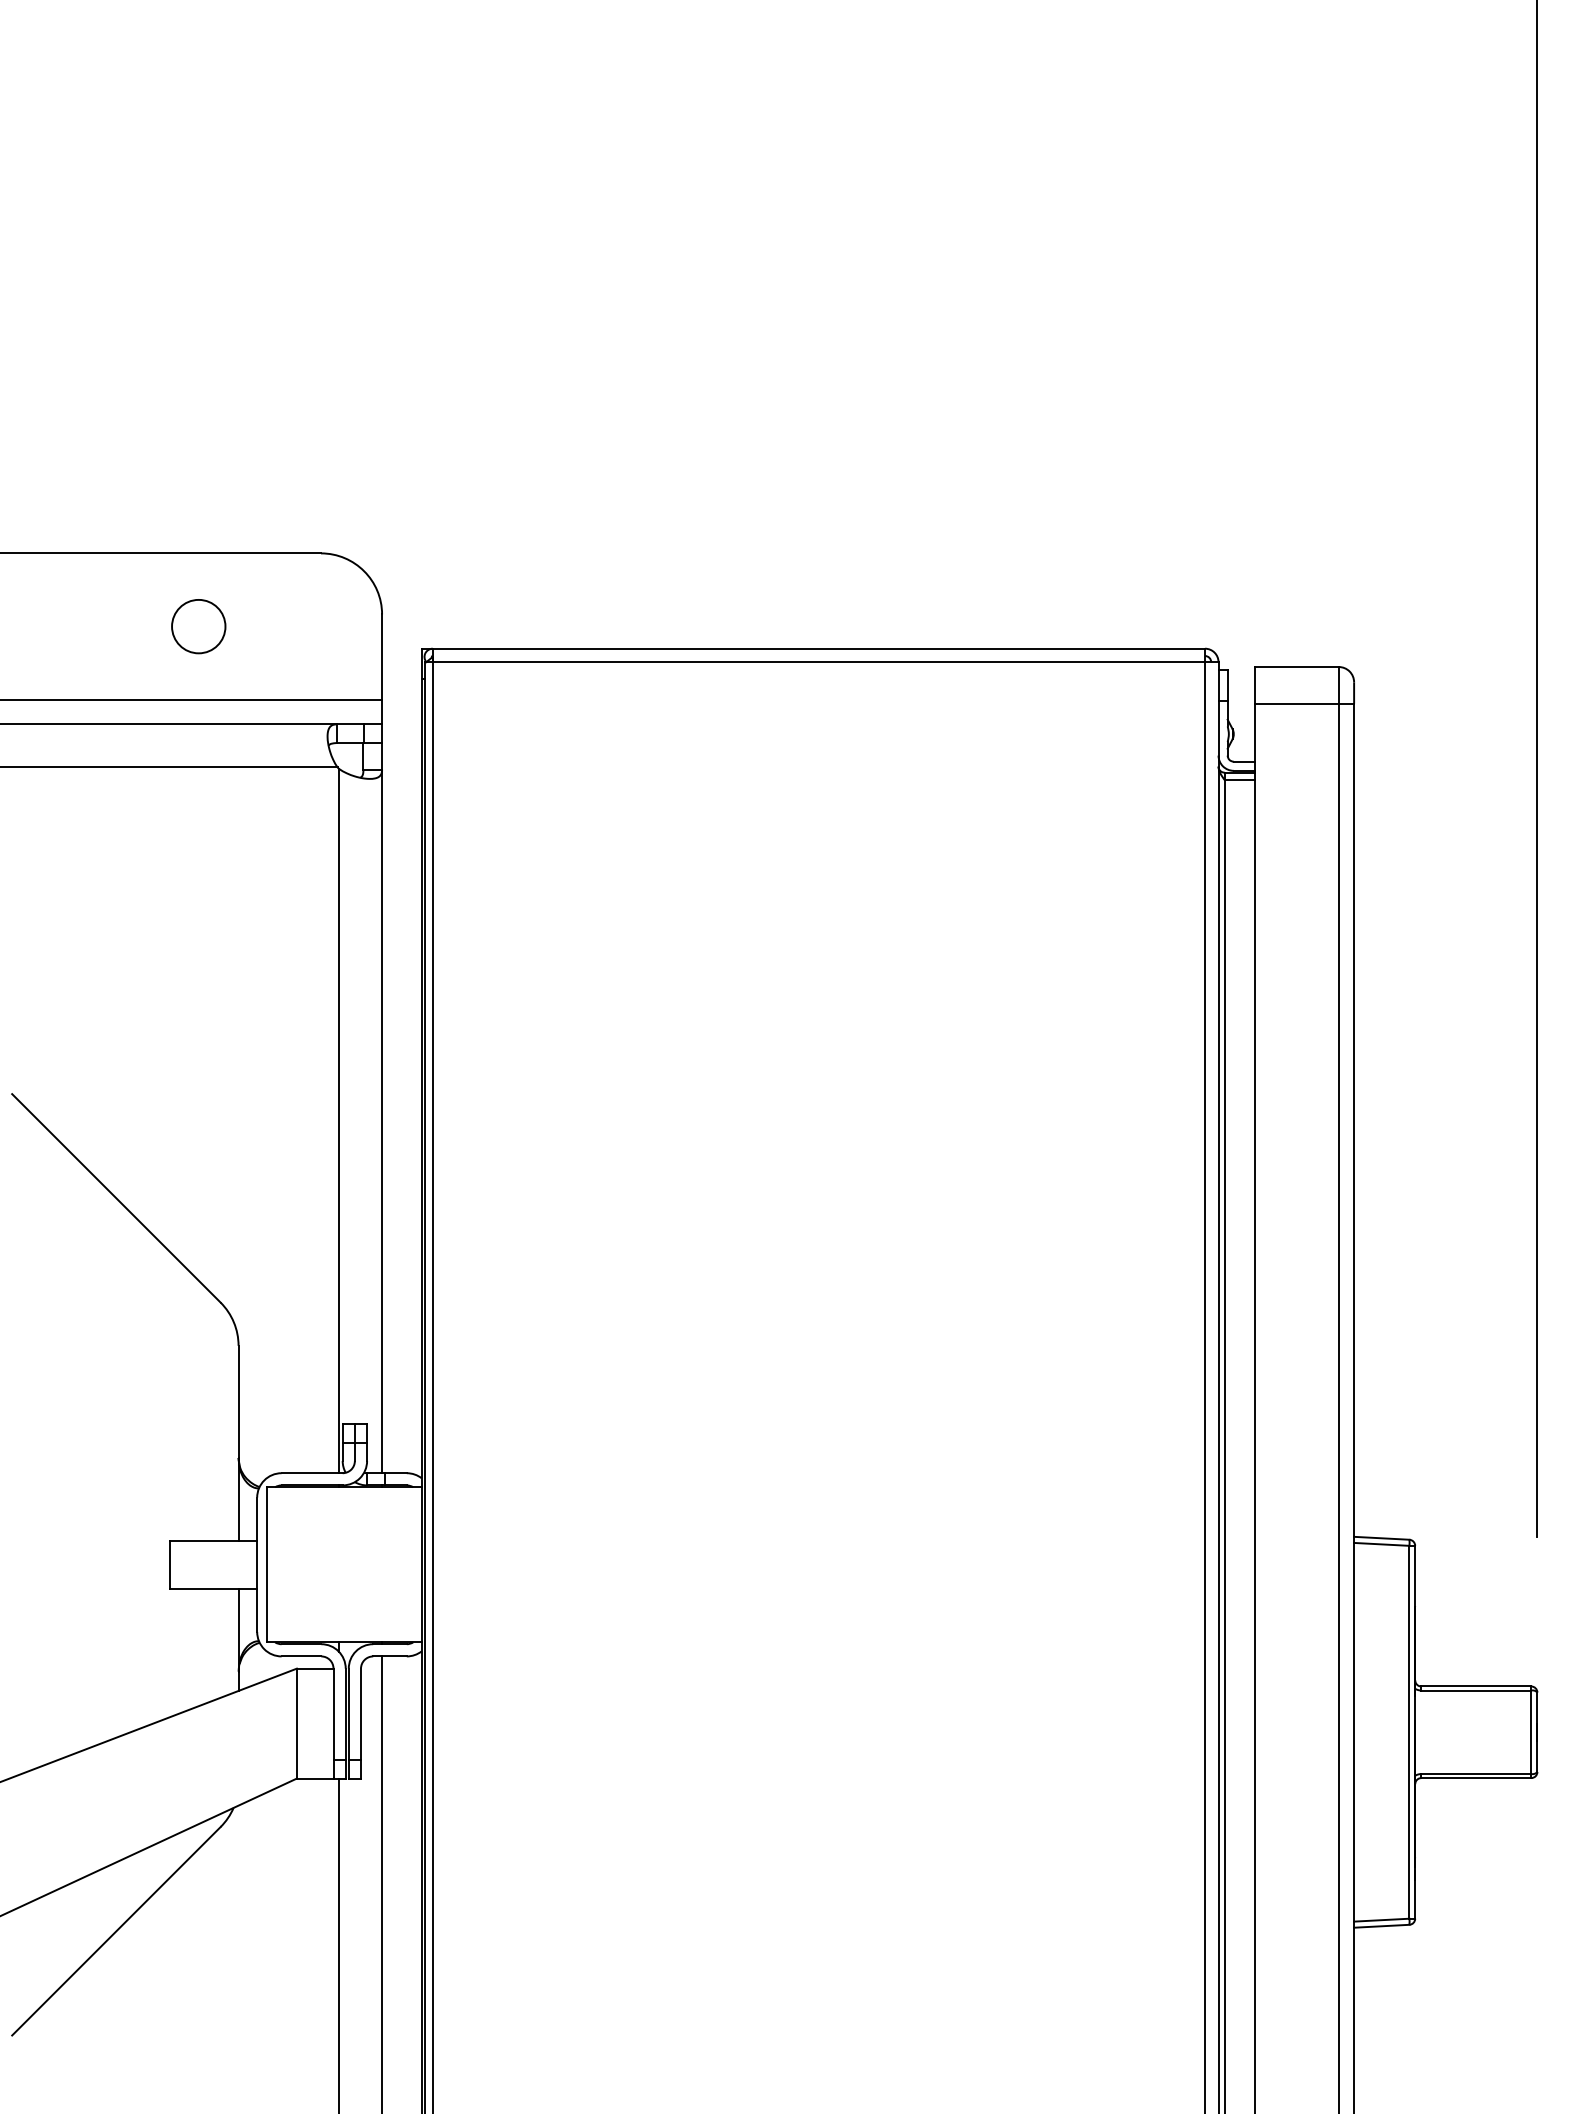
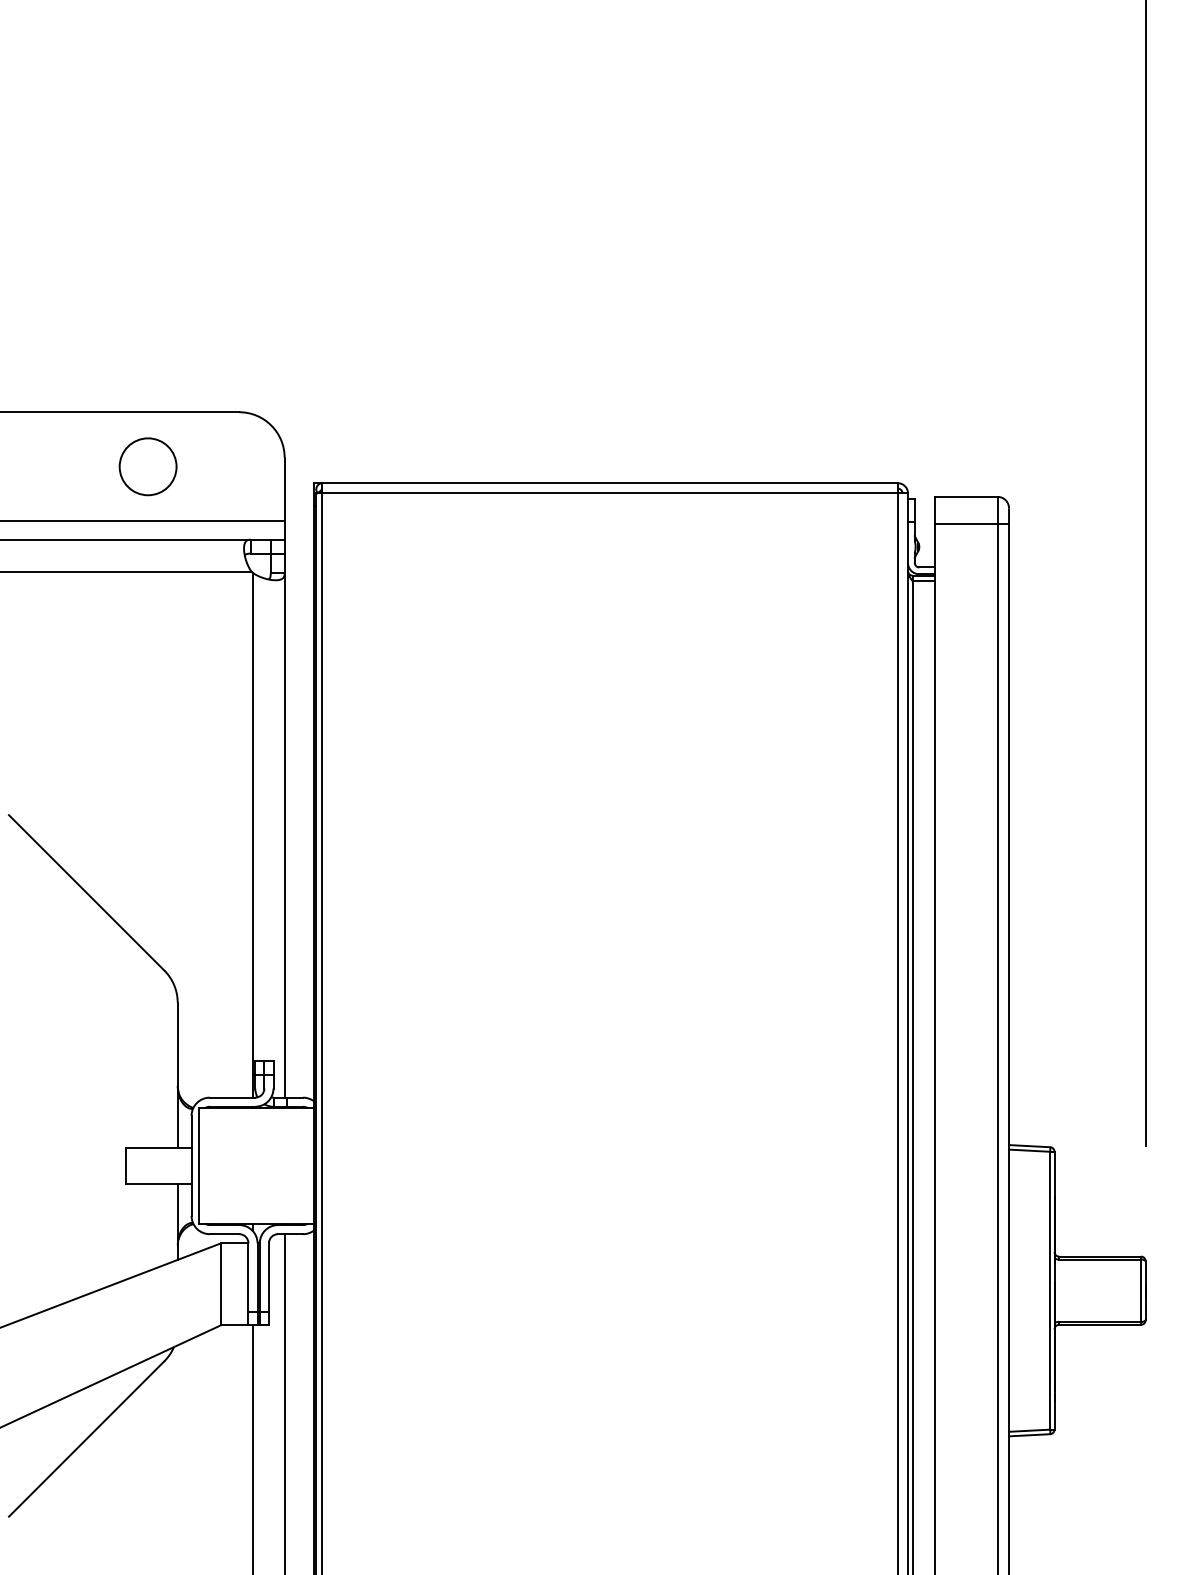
circle: (198, 626) -> (147, 466), size x1.43

